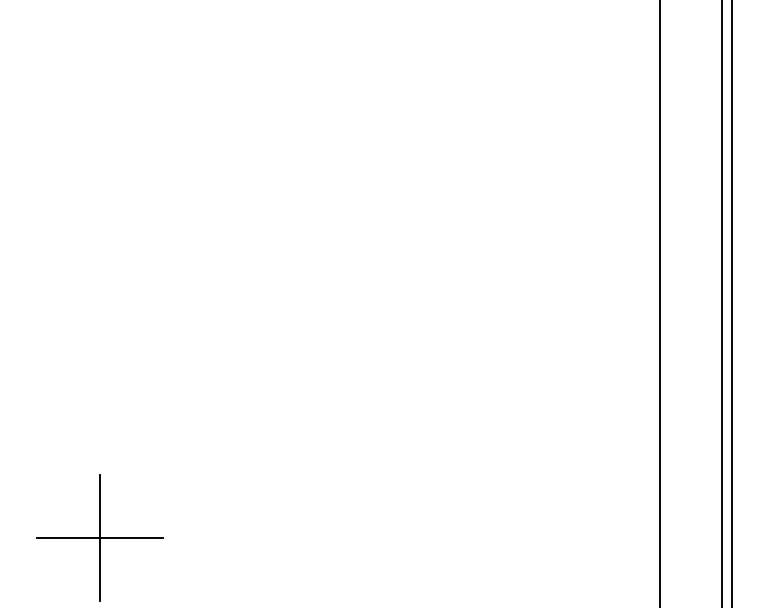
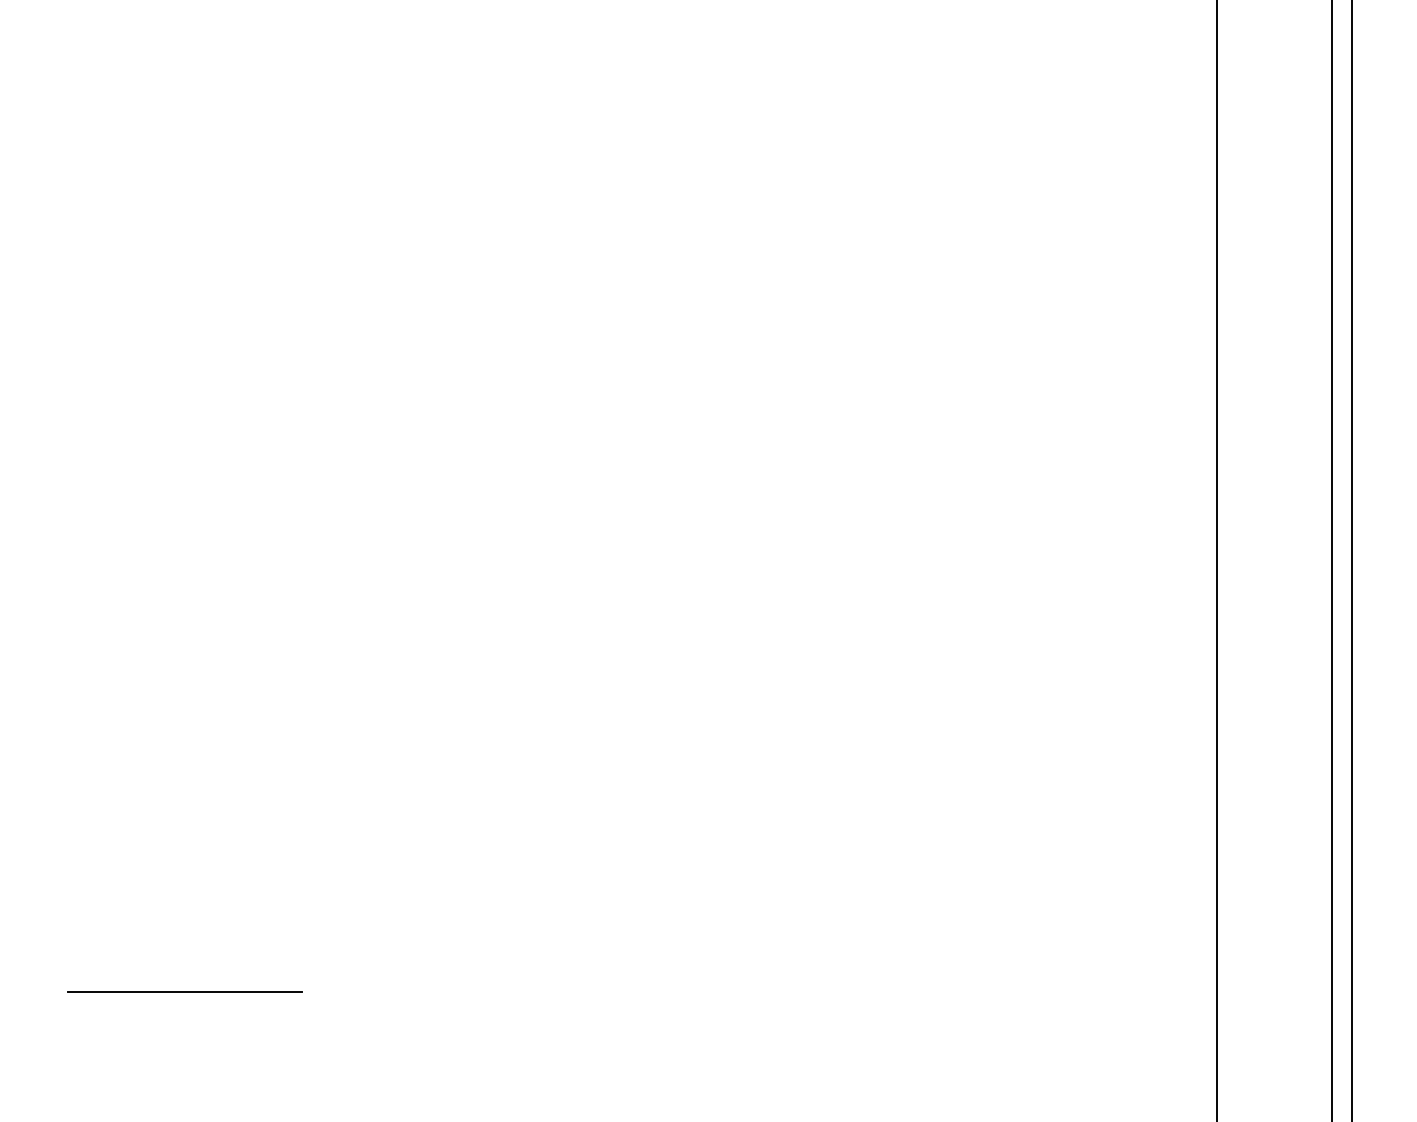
line: (100, 537) -> (185, 991), removed

